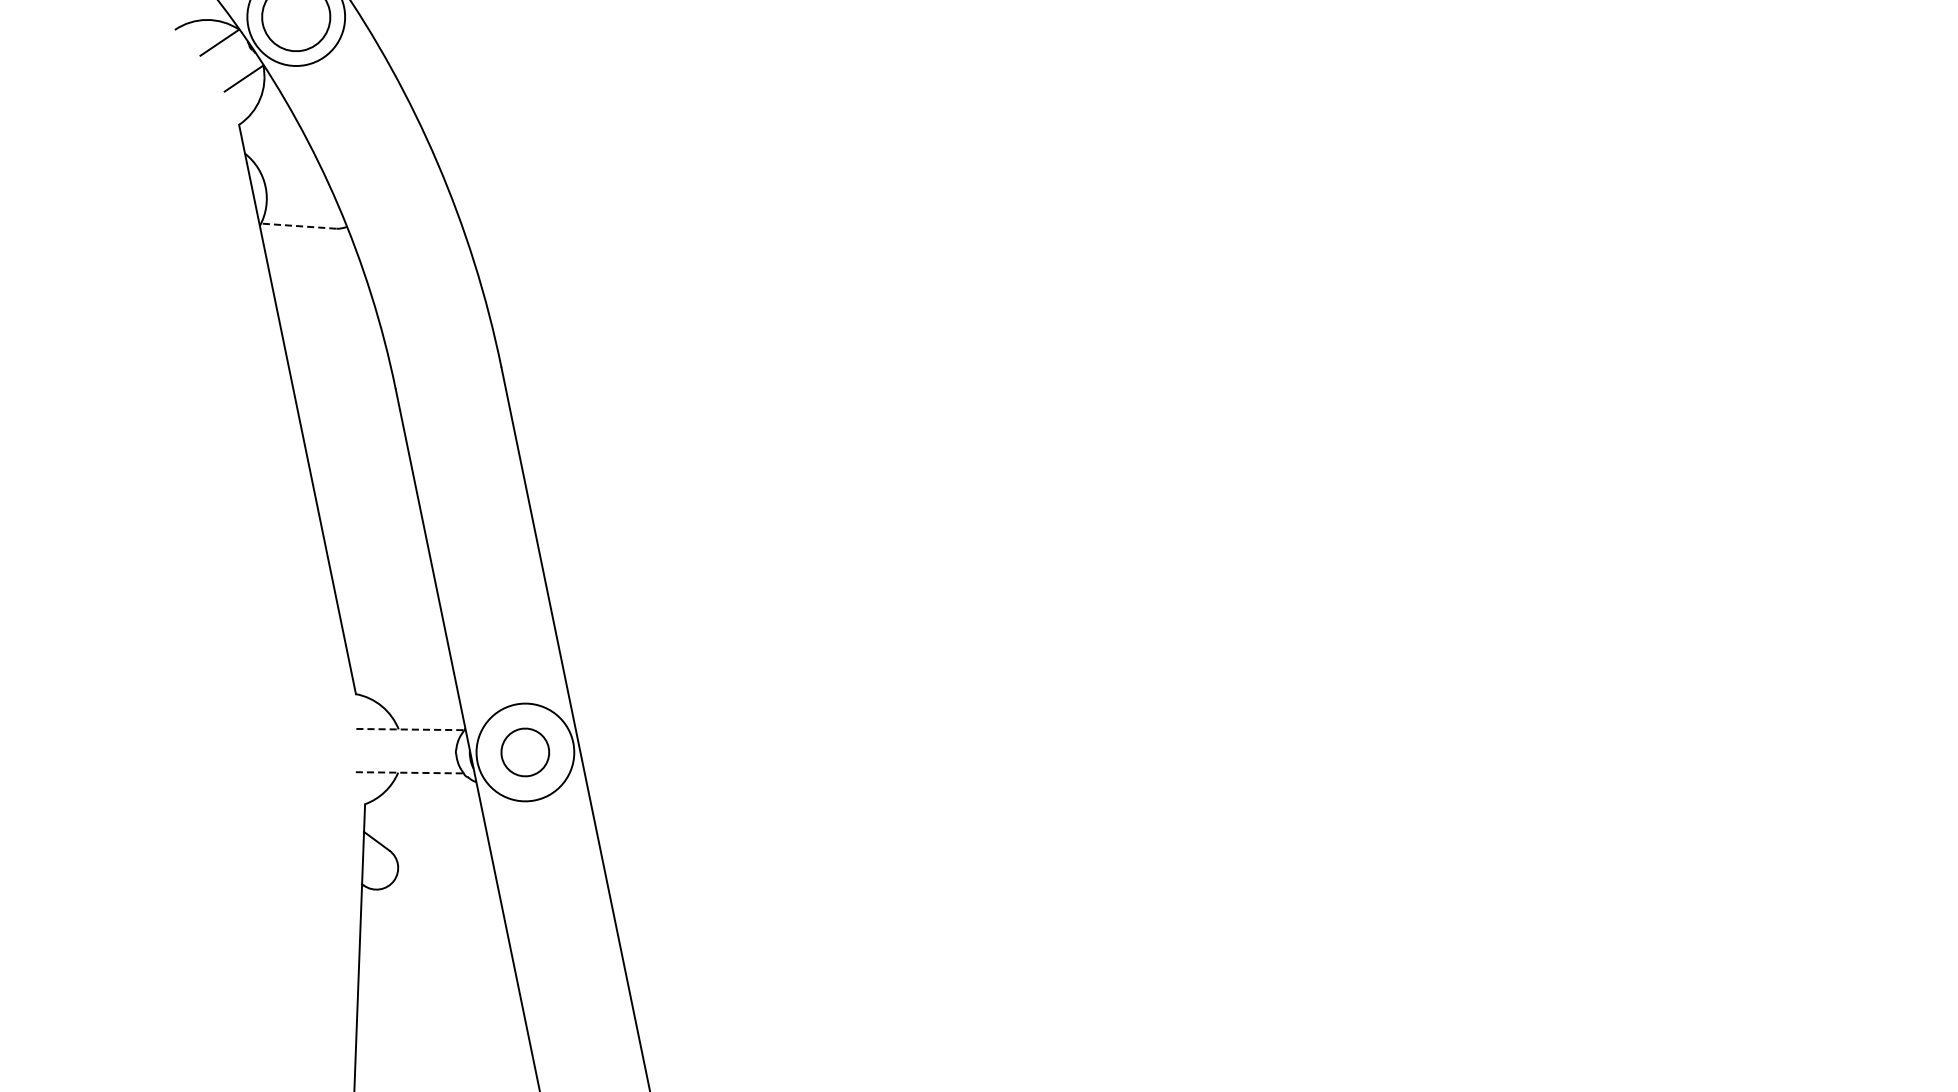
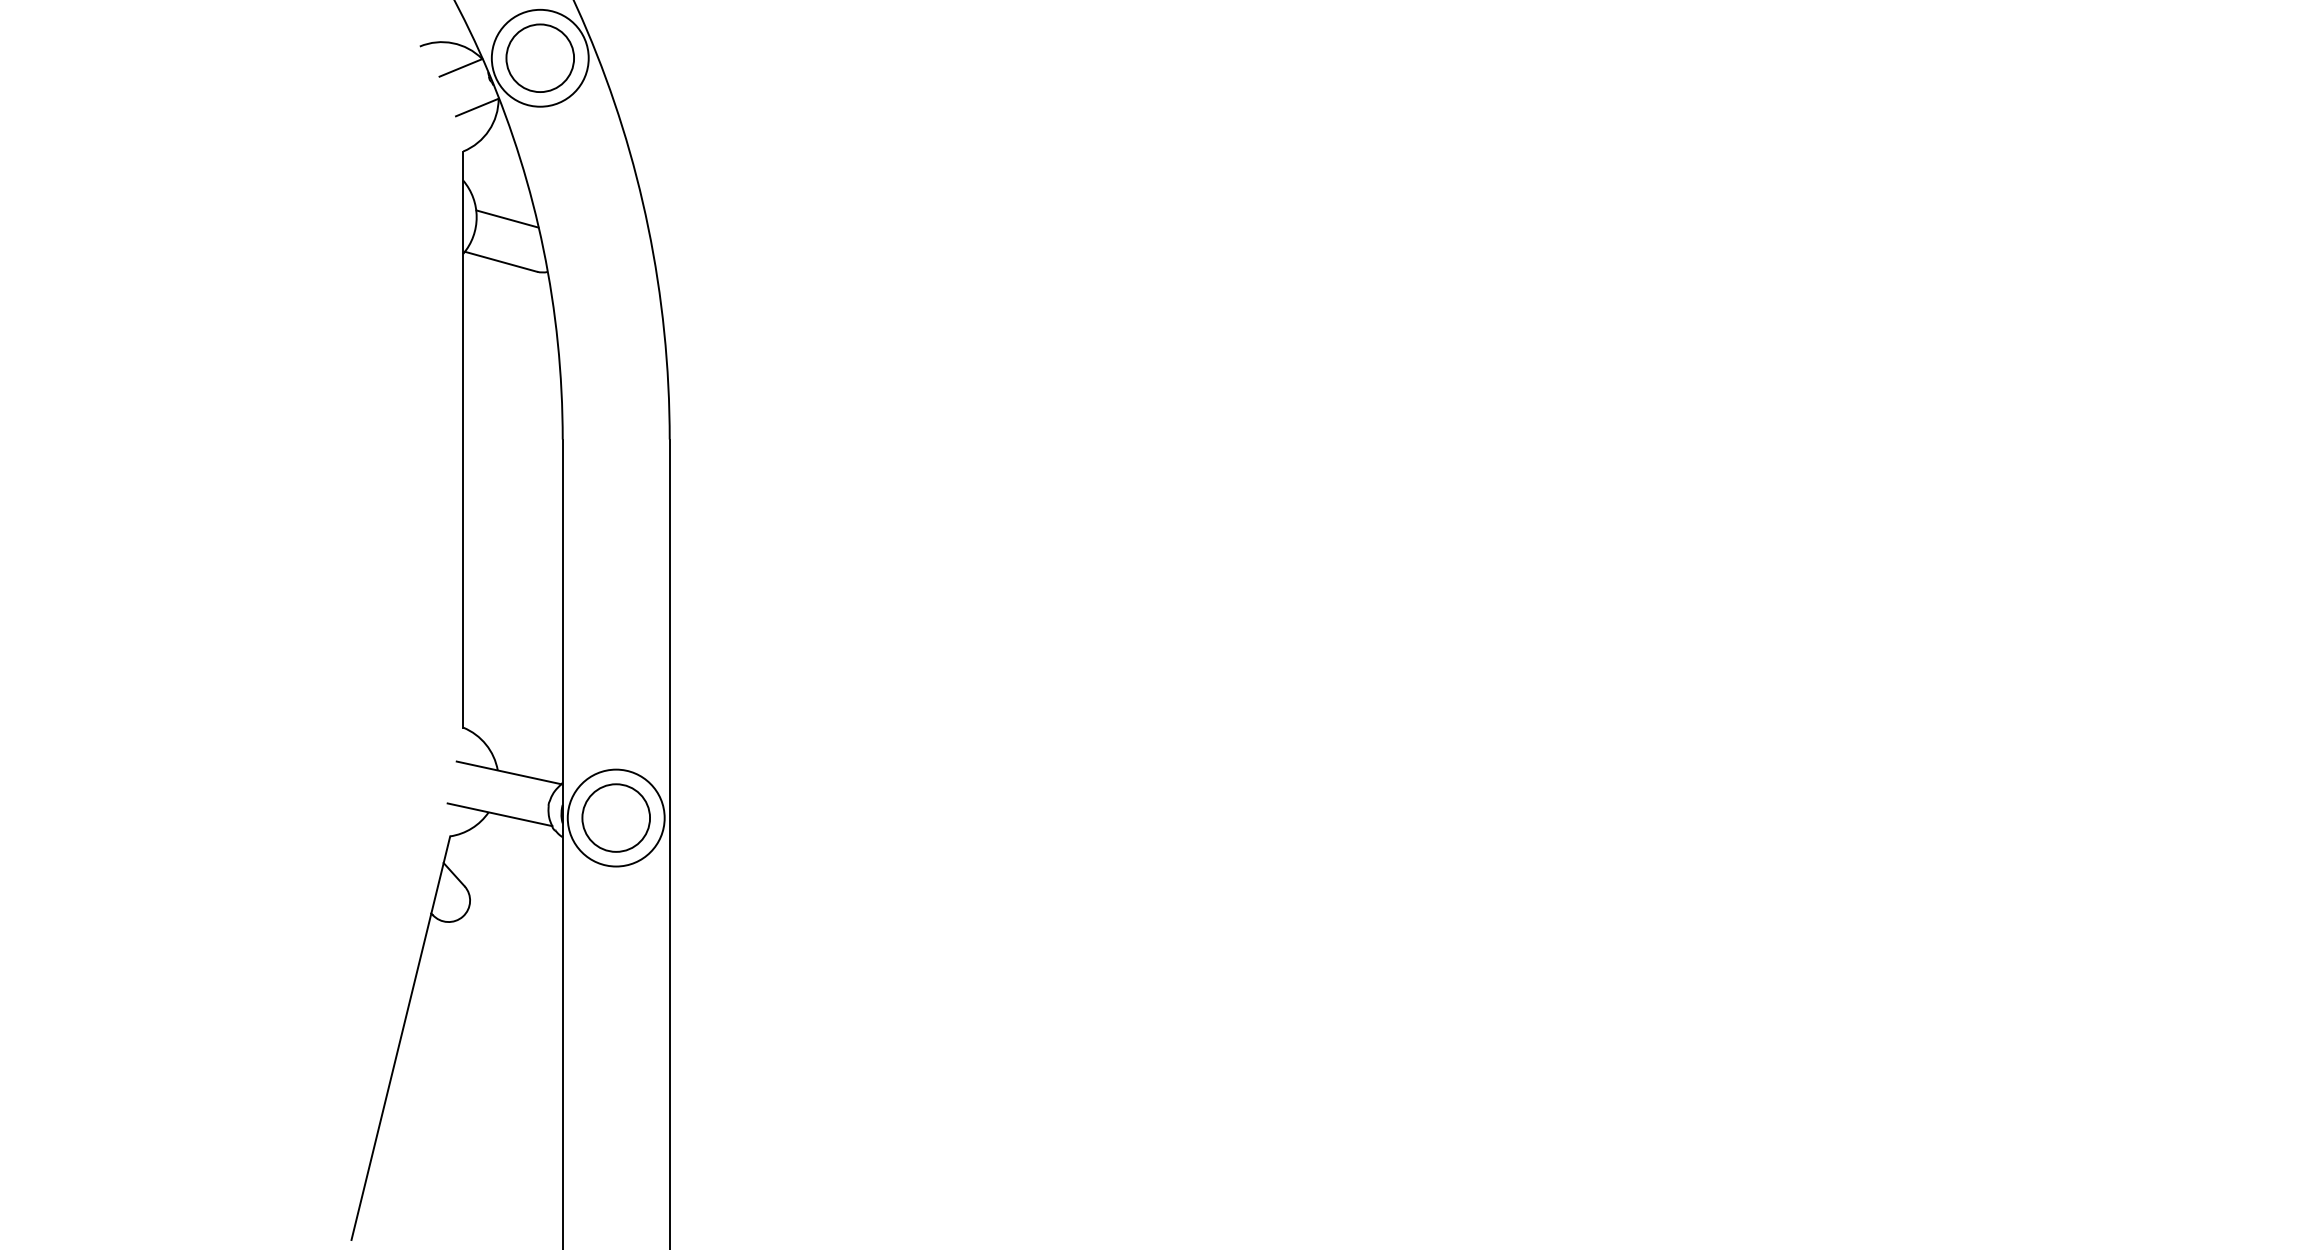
line: (296, 182) -> (507, 218), added
line: (298, 225) -> (500, 261), dashed -> solid
line: (410, 729) -> (509, 772), dashed -> solid
circle: (524, 752) -> (615, 817), size x1.43
line: (410, 772) -> (500, 814), dashed -> solid

